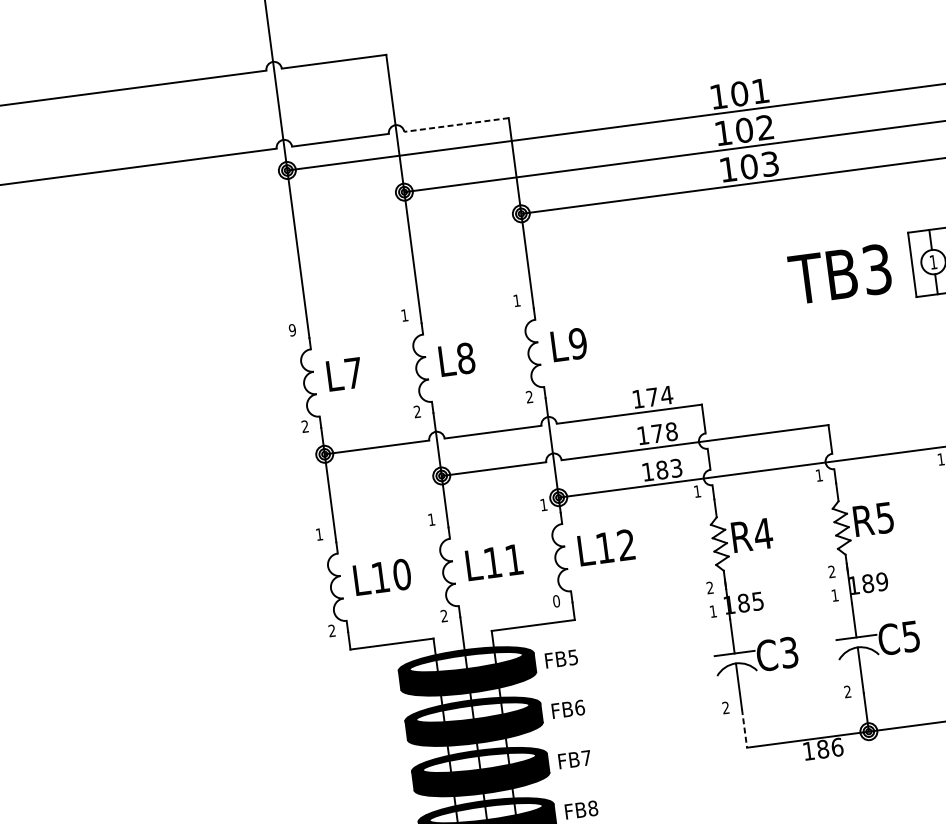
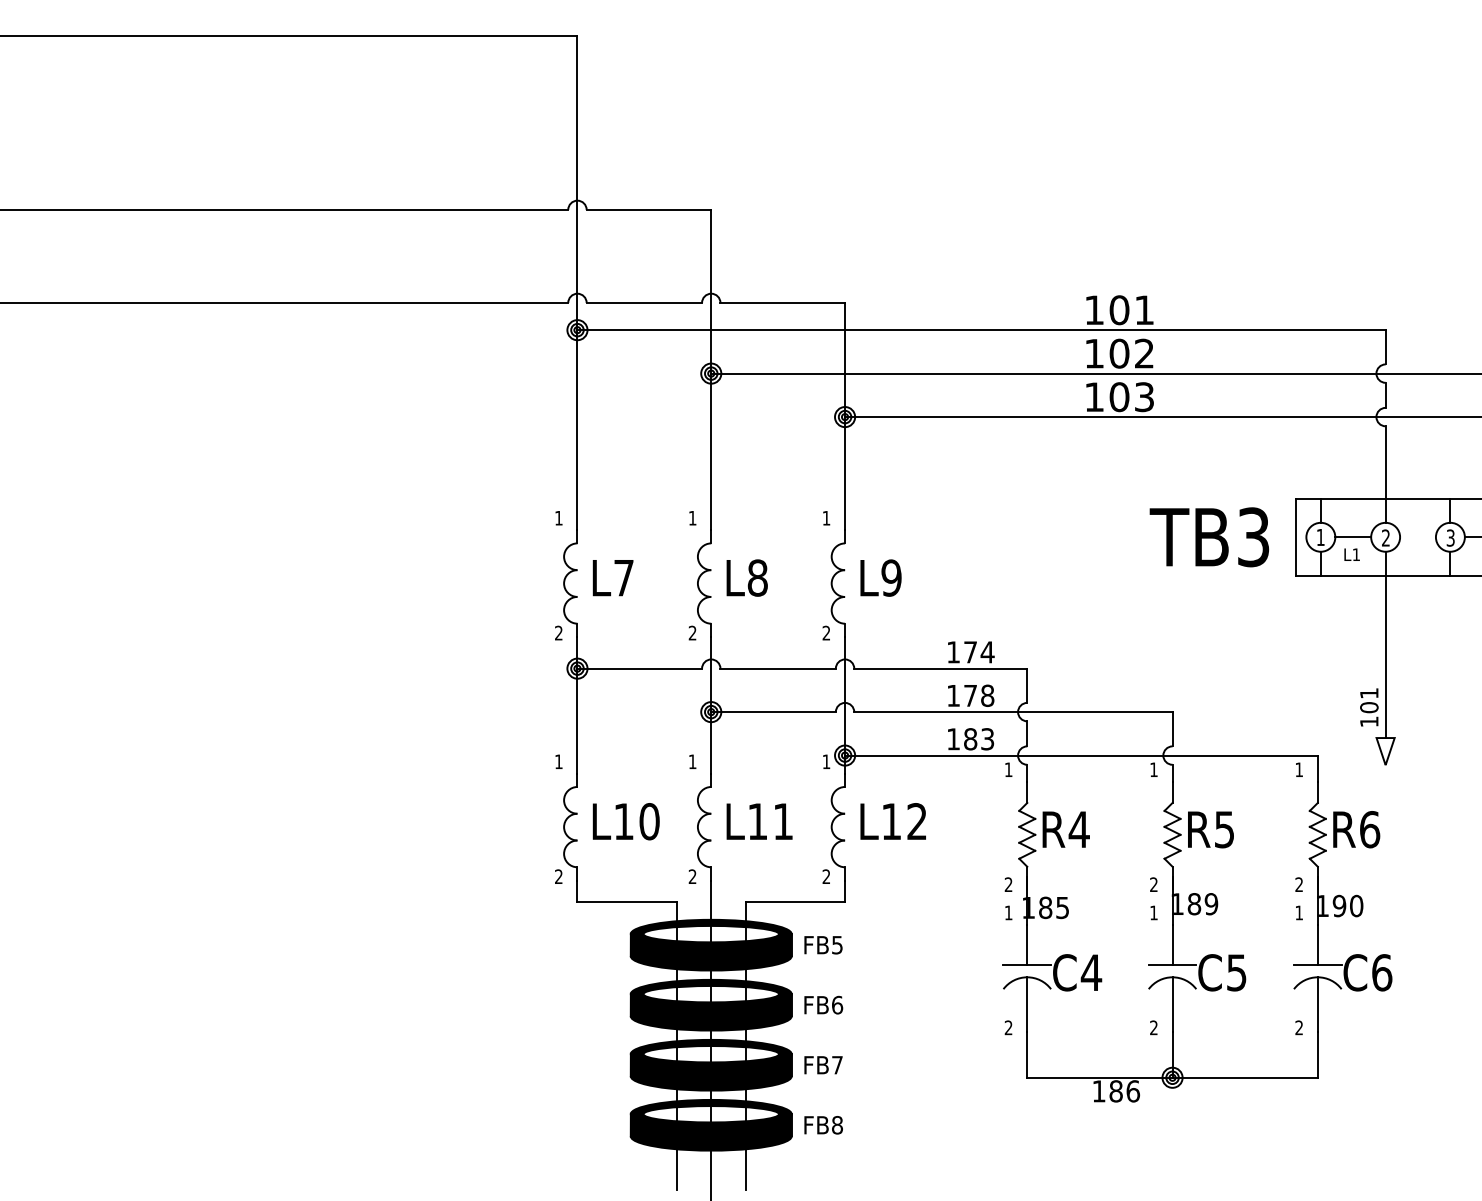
line: (456, 124) -> (782, 302), dashed -> solid
text: (292, 329) -> (558, 517), 9 -> 1
text: (556, 601) -> (826, 876), 0 -> 2
text: (789, 652) -> (1091, 972), C3 -> C4
line: (744, 728) -> (1027, 1054), dashed -> solid

